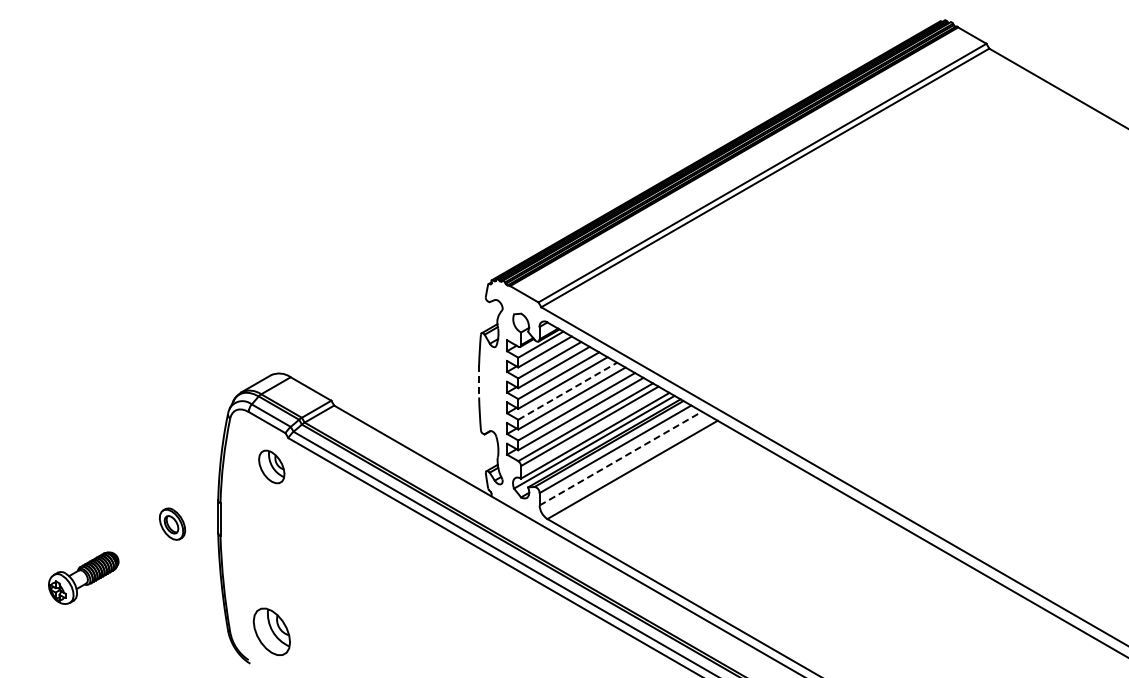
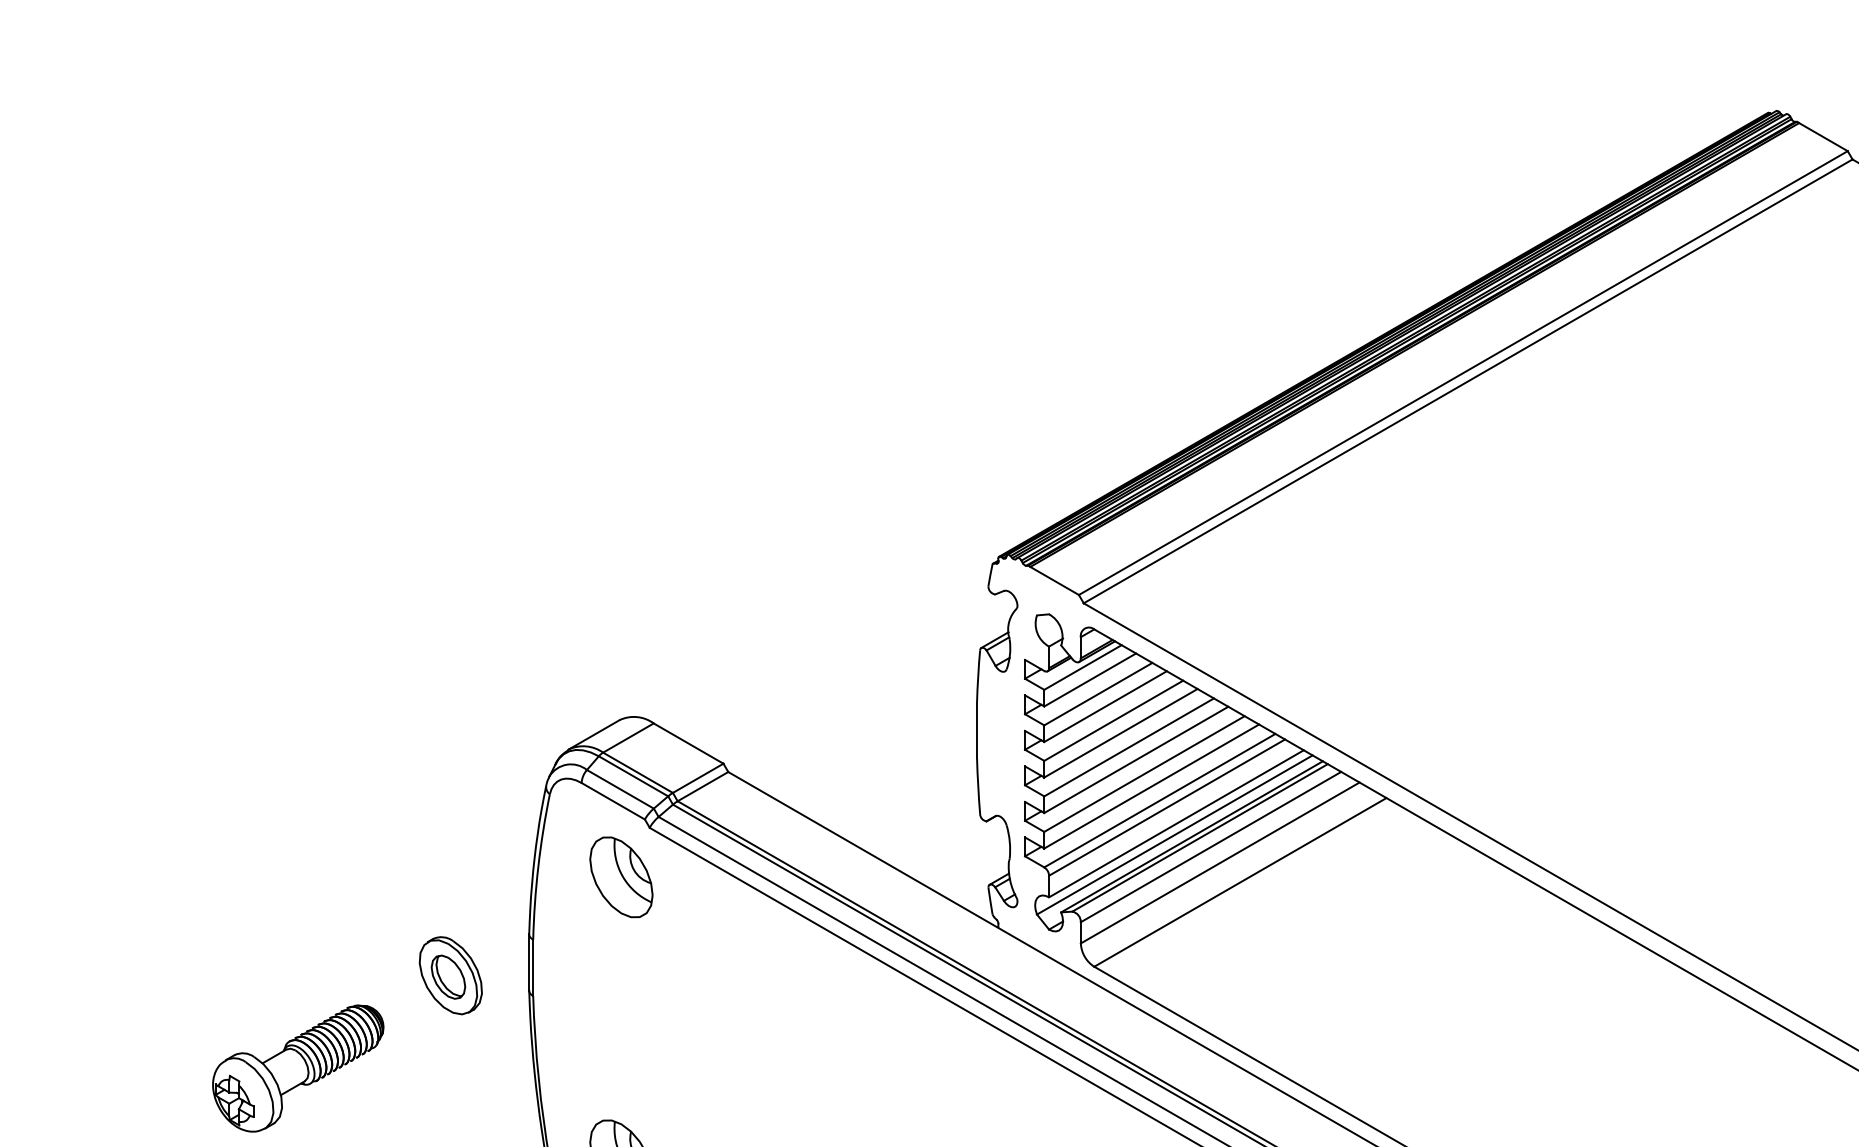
line: (479, 381) -> (977, 730), dashed -> solid
line: (568, 391) -> (1130, 747), dashed -> solid
line: (620, 458) -> (1219, 862), dashed -> solid
part: (271, 466) -> (620, 876), size x1.43
part: (172, 523) -> (450, 974), size x1.43
part: (83, 577) -> (298, 1067), size x1.43

